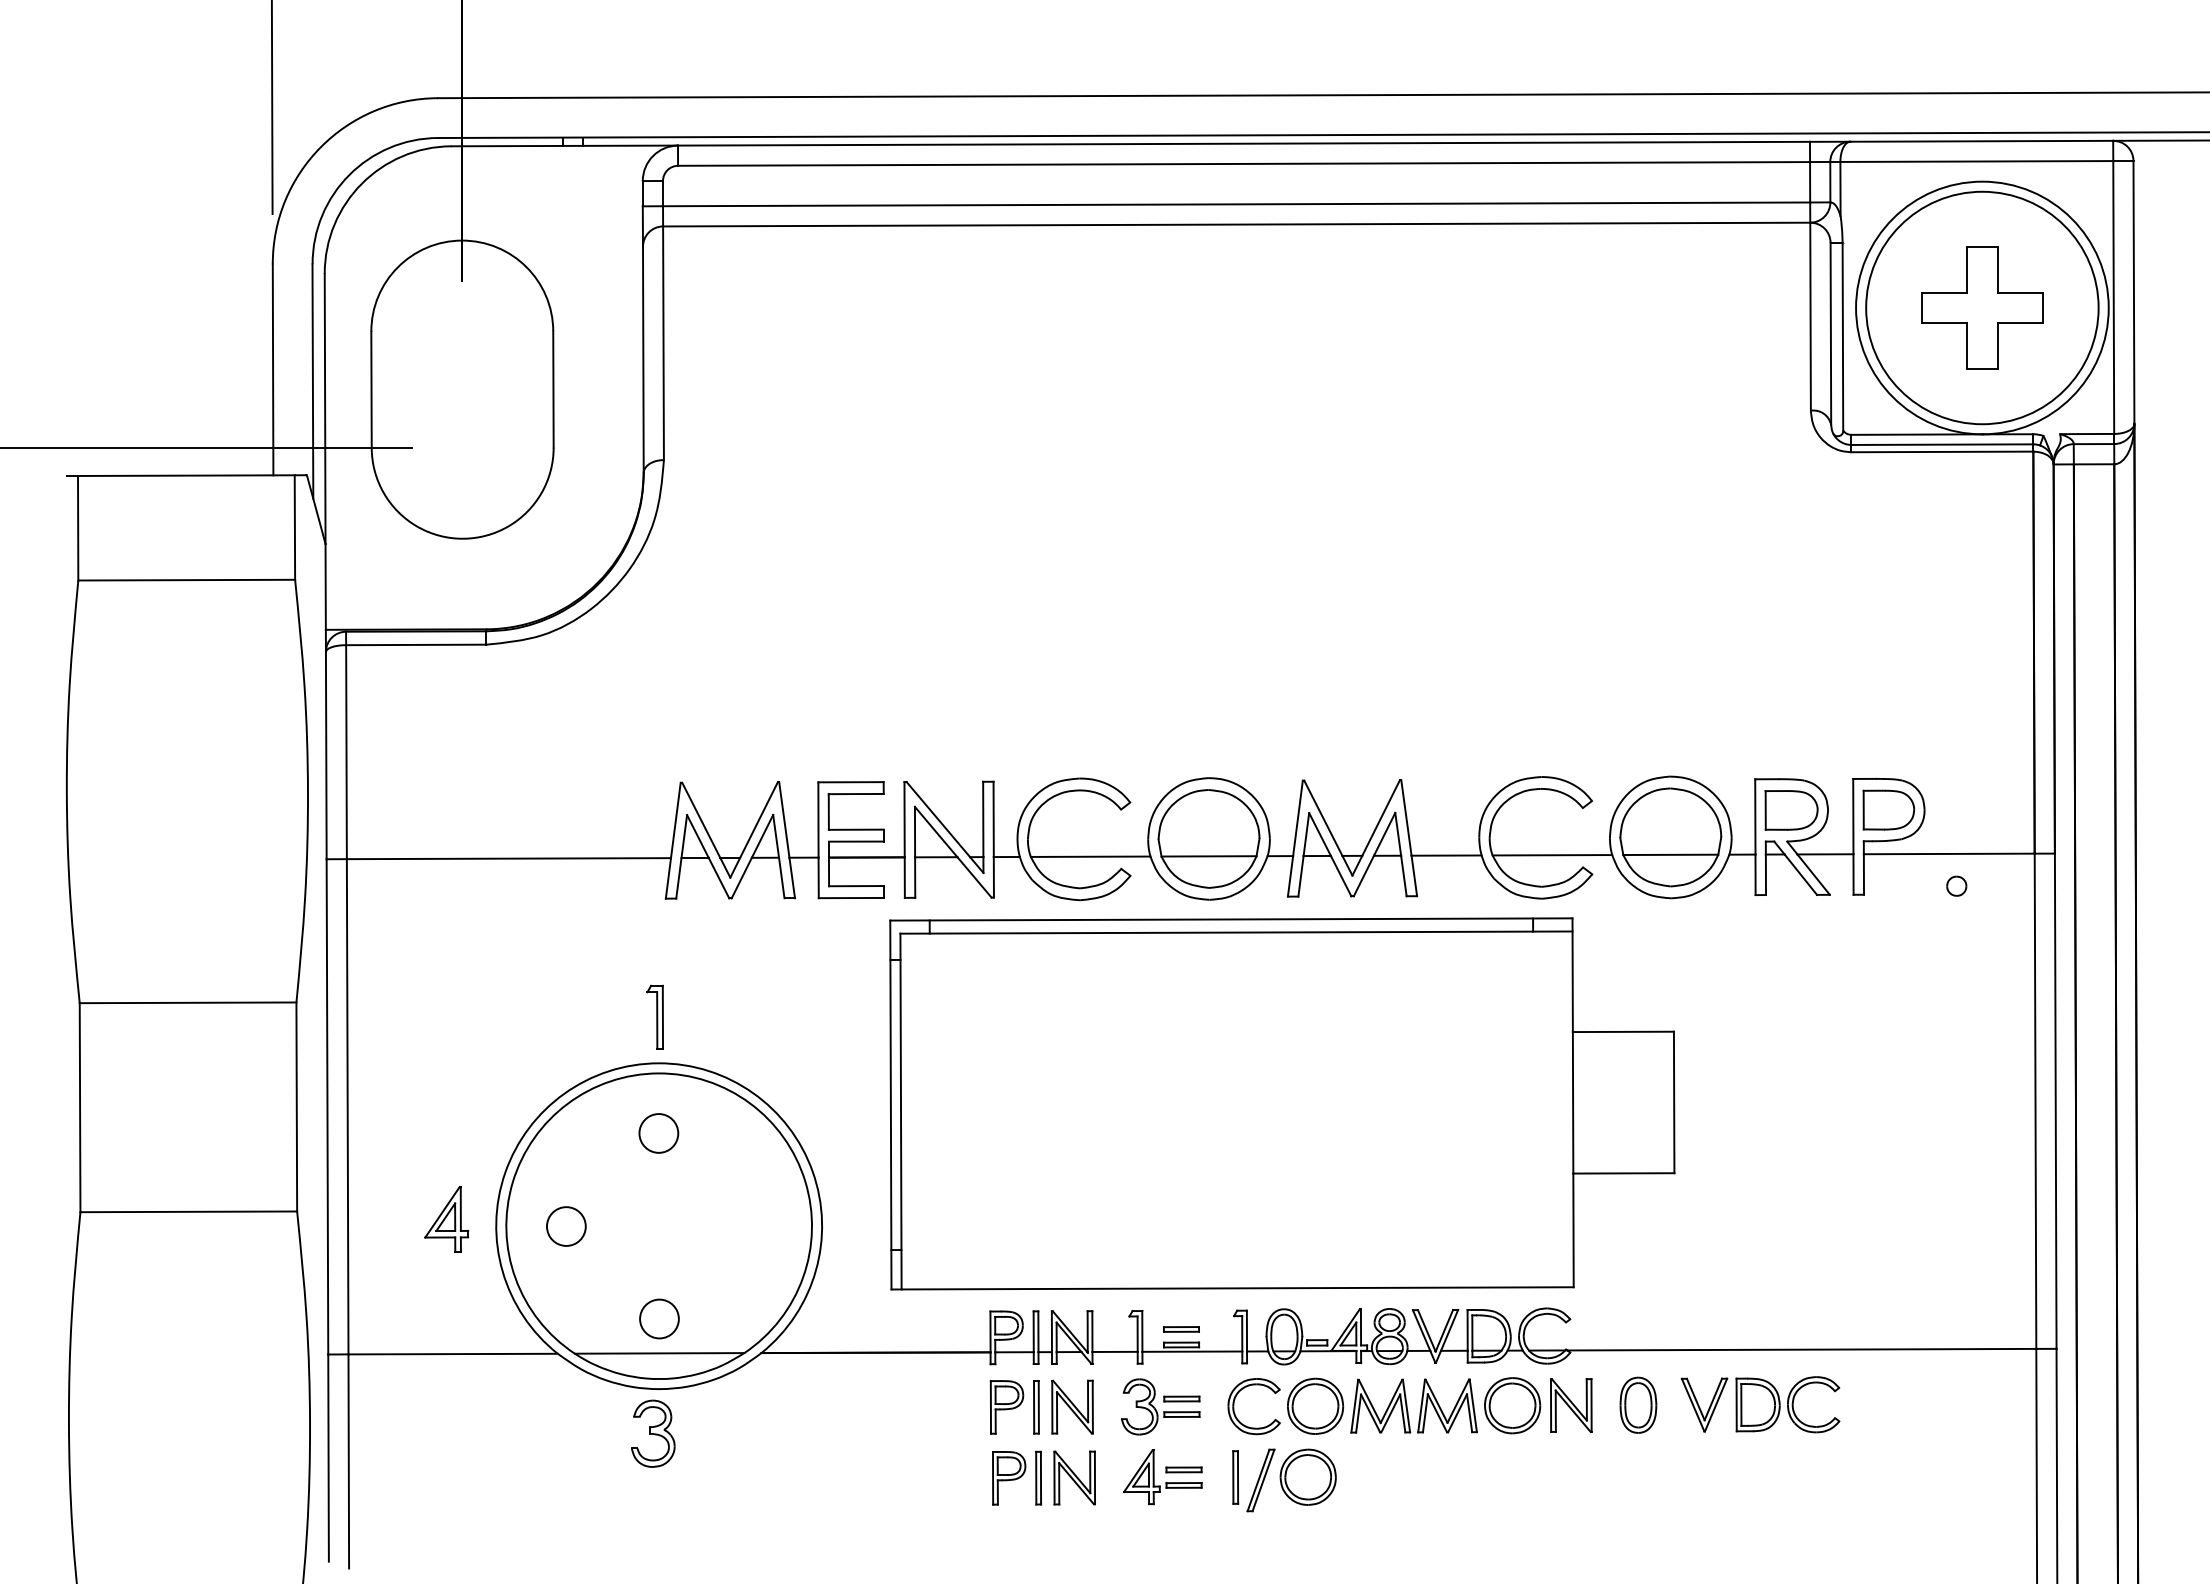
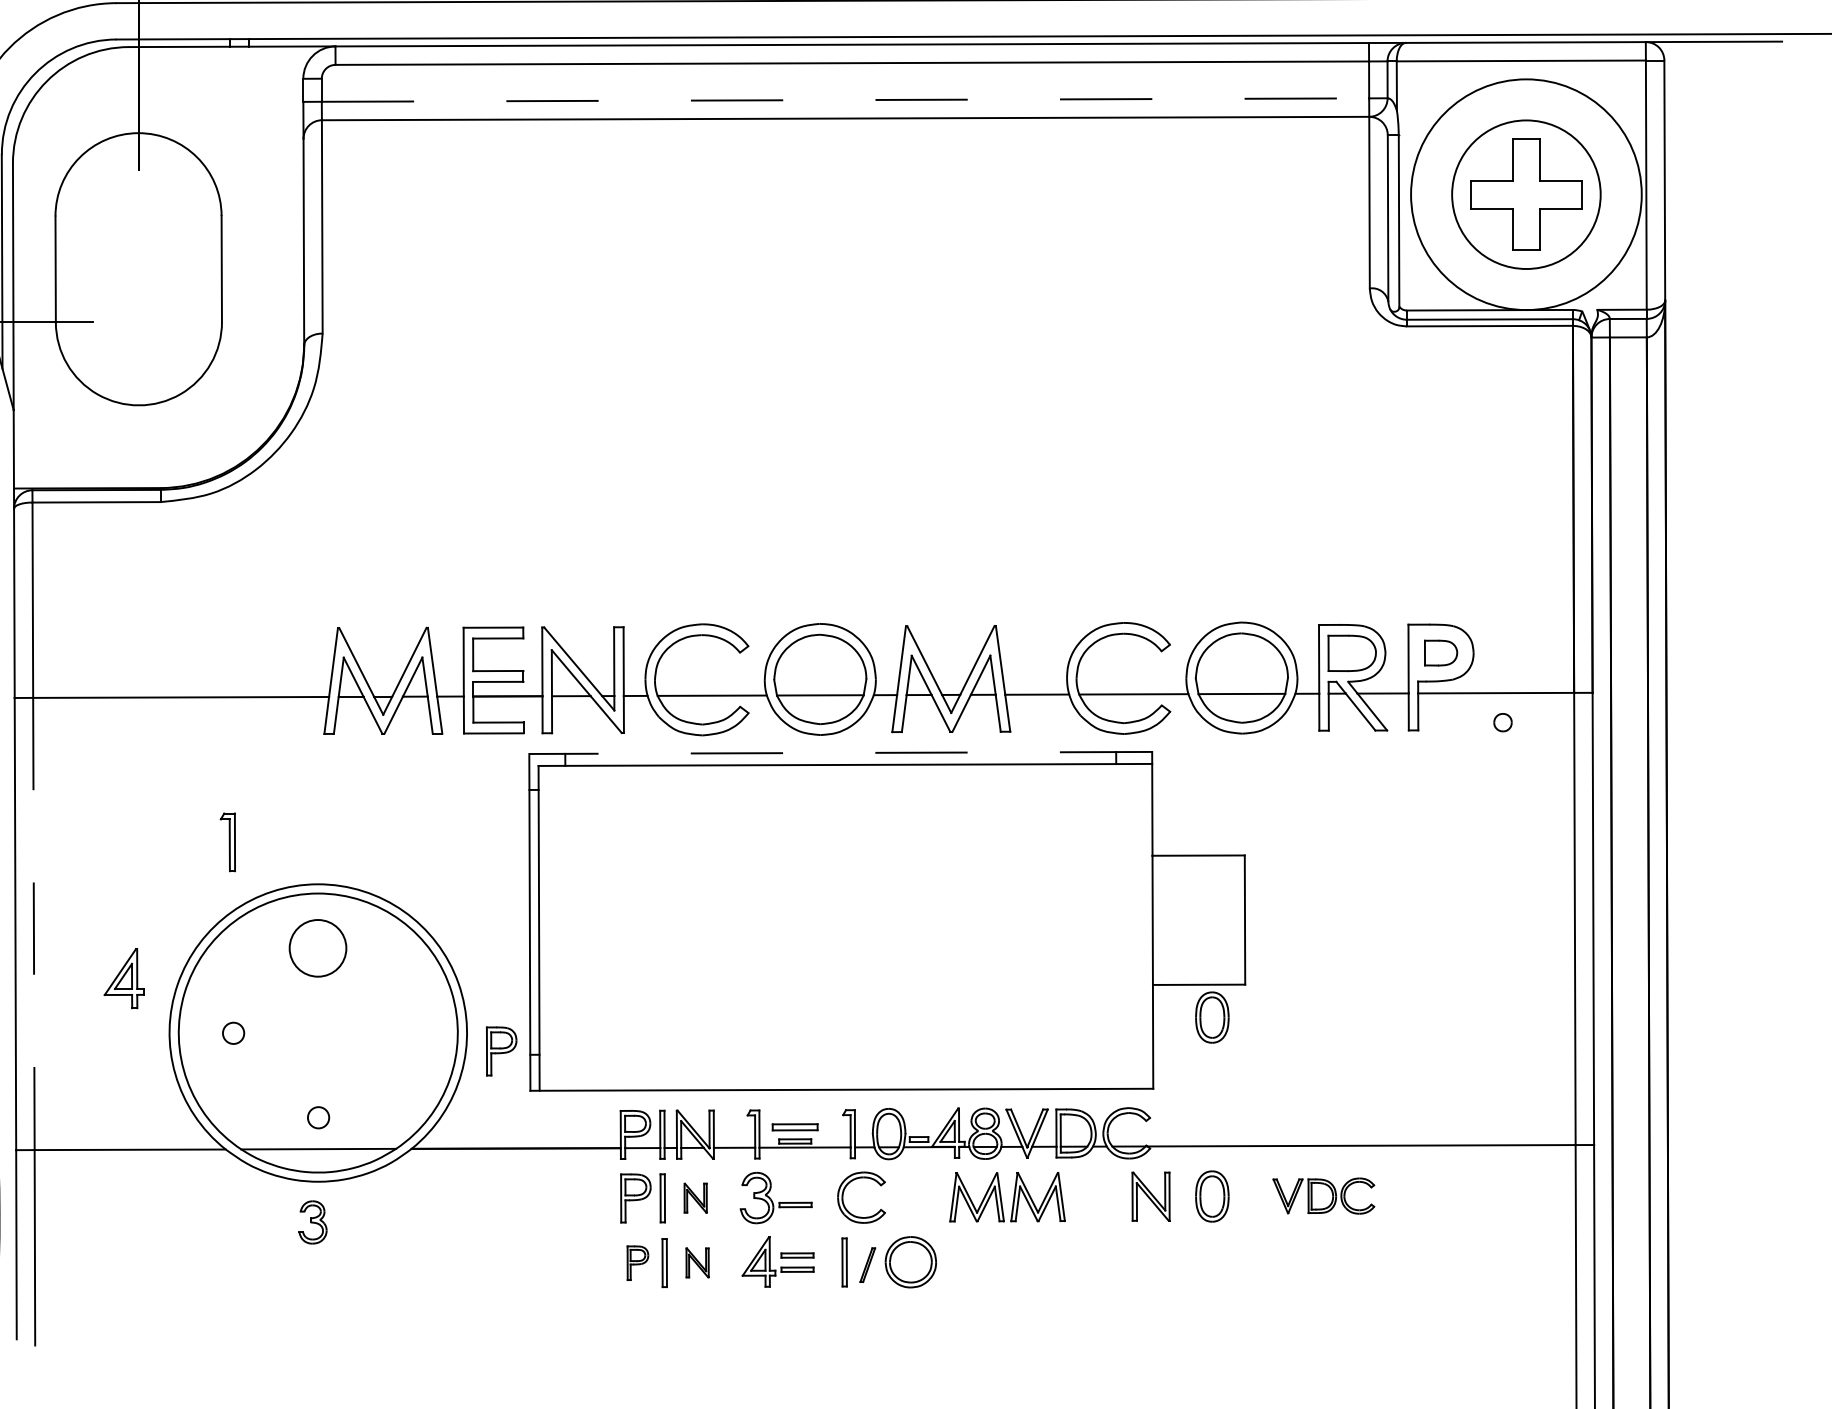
line: (1236, 204) -> (845, 100), solid -> dashed
circle: (1982, 307) -> (1526, 194), size x0.7
part: (1888, 809) -> (1440, 652), size x0.7
line: (1230, 919) -> (839, 753), solid -> dashed
part: (654, 1016) -> (227, 841), moved
line: (347, 1106) -> (33, 923), solid -> dashed
circle: (658, 1133) -> (317, 948), size x1.6
part: (1638, 1208) -> (1212, 1016), added
part: (446, 1219) -> (124, 978), moved
circle: (566, 1226) -> (233, 1033), size x0.6
part: (859, 1246) -> (501, 1051), added
circle: (659, 1318) -> (318, 1117), size x0.6
part: (1181, 1329) -> (795, 1127), size x1.4
part: (1181, 1398) -> (795, 1190), removed
part: (1760, 1404) -> (1323, 1195), size x0.7
part: (1315, 1405) -> (917, 1196), removed
part: (1512, 1405) -> (1097, 1196), removed
part: (1072, 1406) -> (695, 1197), size x0.6
part: (653, 1433) -> (313, 1222), size x0.7
part: (1074, 1477) -> (697, 1262), size x0.6
part: (1009, 1478) -> (638, 1263), size x0.7
part: (1260, 1480) -> (867, 1265), size x0.6

